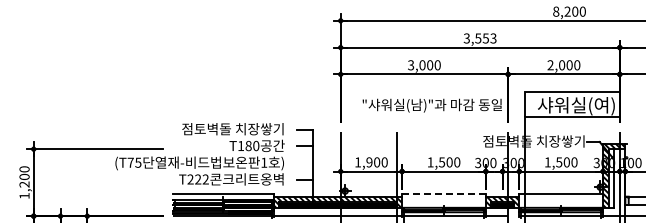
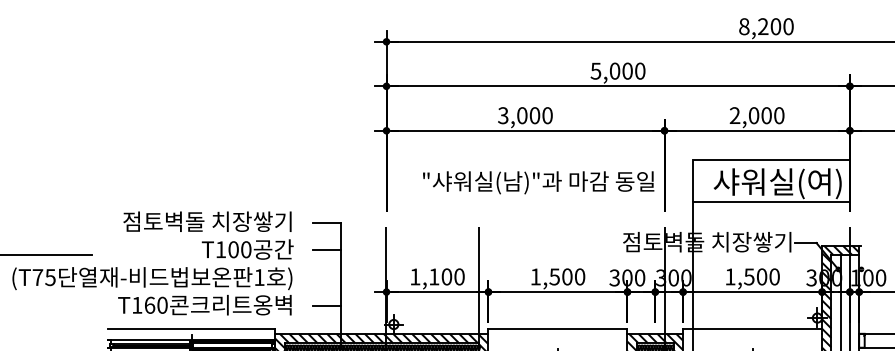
text: (480, 38) -> (618, 71), 3,553 -> 5,000
text: (248, 145) -> (233, 248), T180 -> T100
text: (369, 162) -> (434, 277), 1,900 -> 1,100
text: (197, 179) -> (148, 305), T222 -> T160
line: (443, 193) -> (557, 328), dashed -> solid

